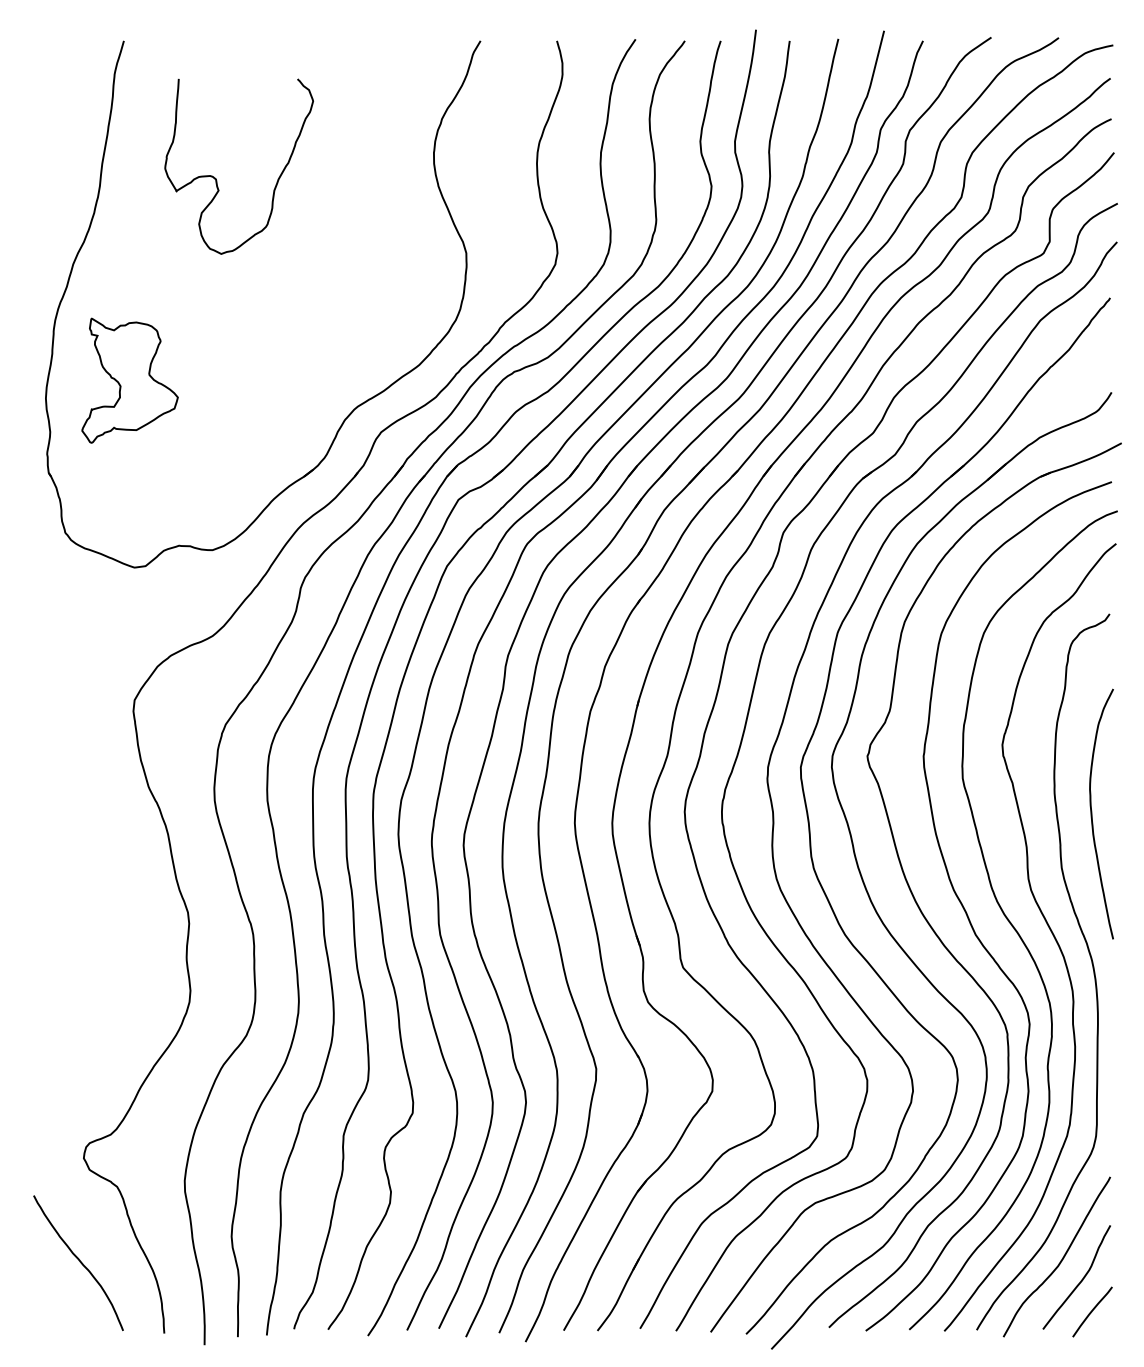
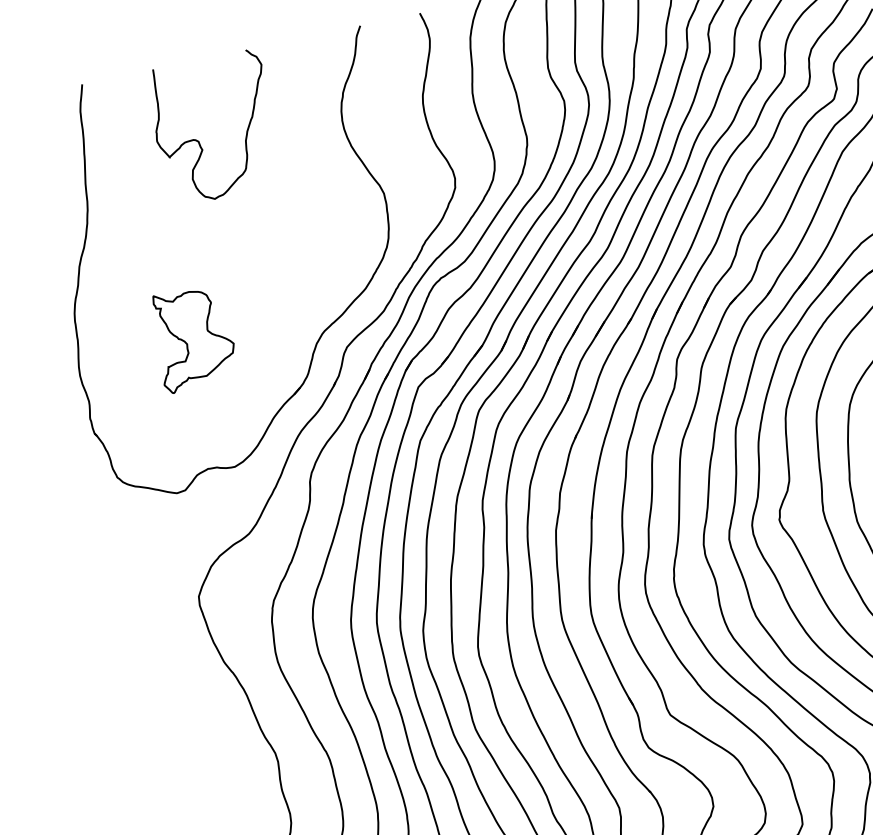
curve: (216, 178) -> (198, 140), moved
part: (129, 380) -> (193, 338), moved

